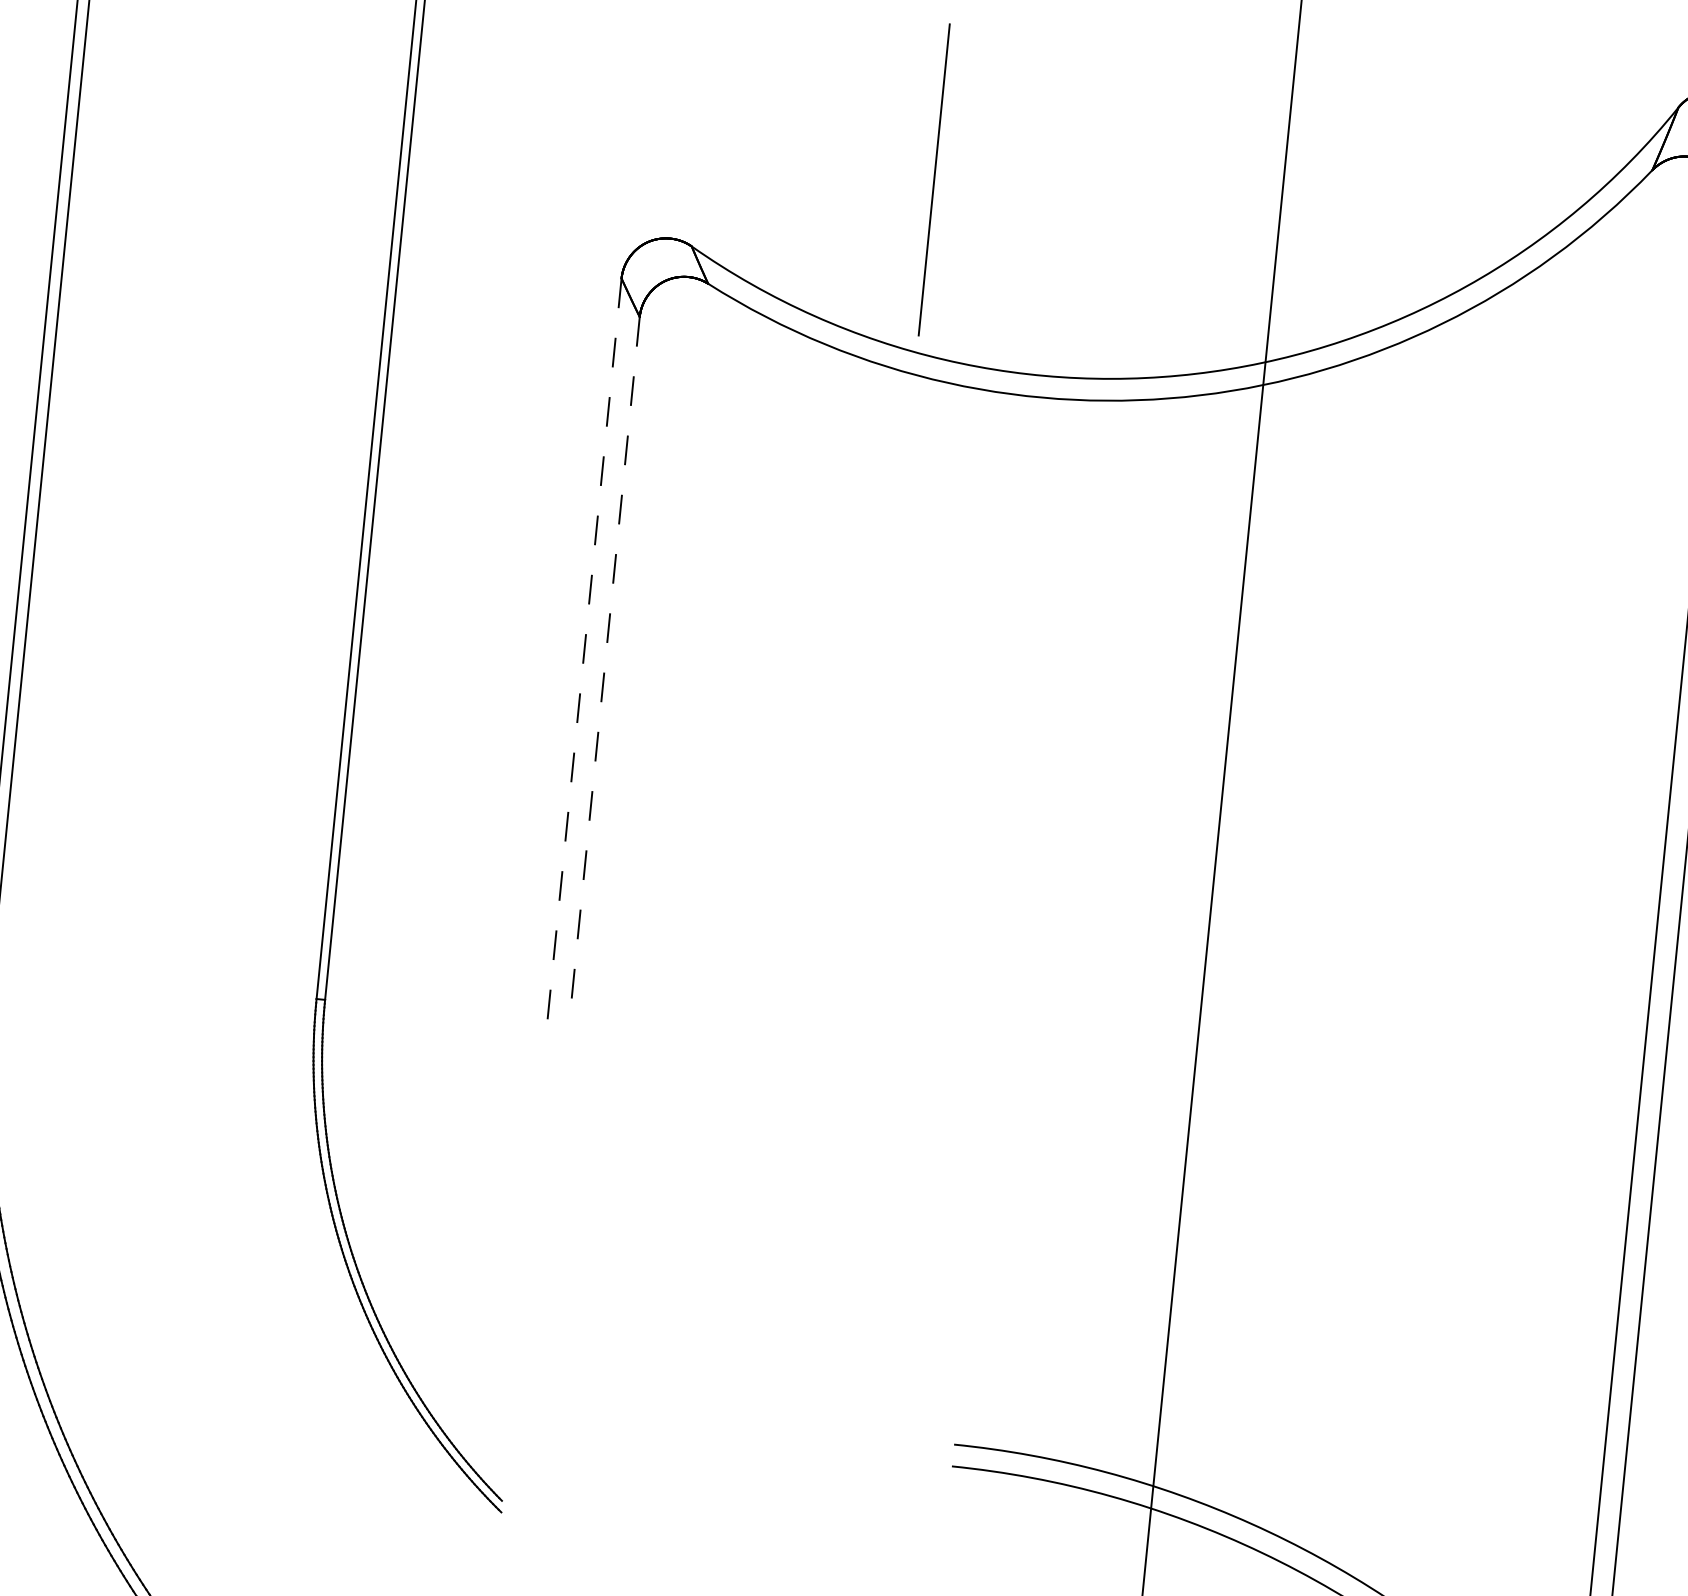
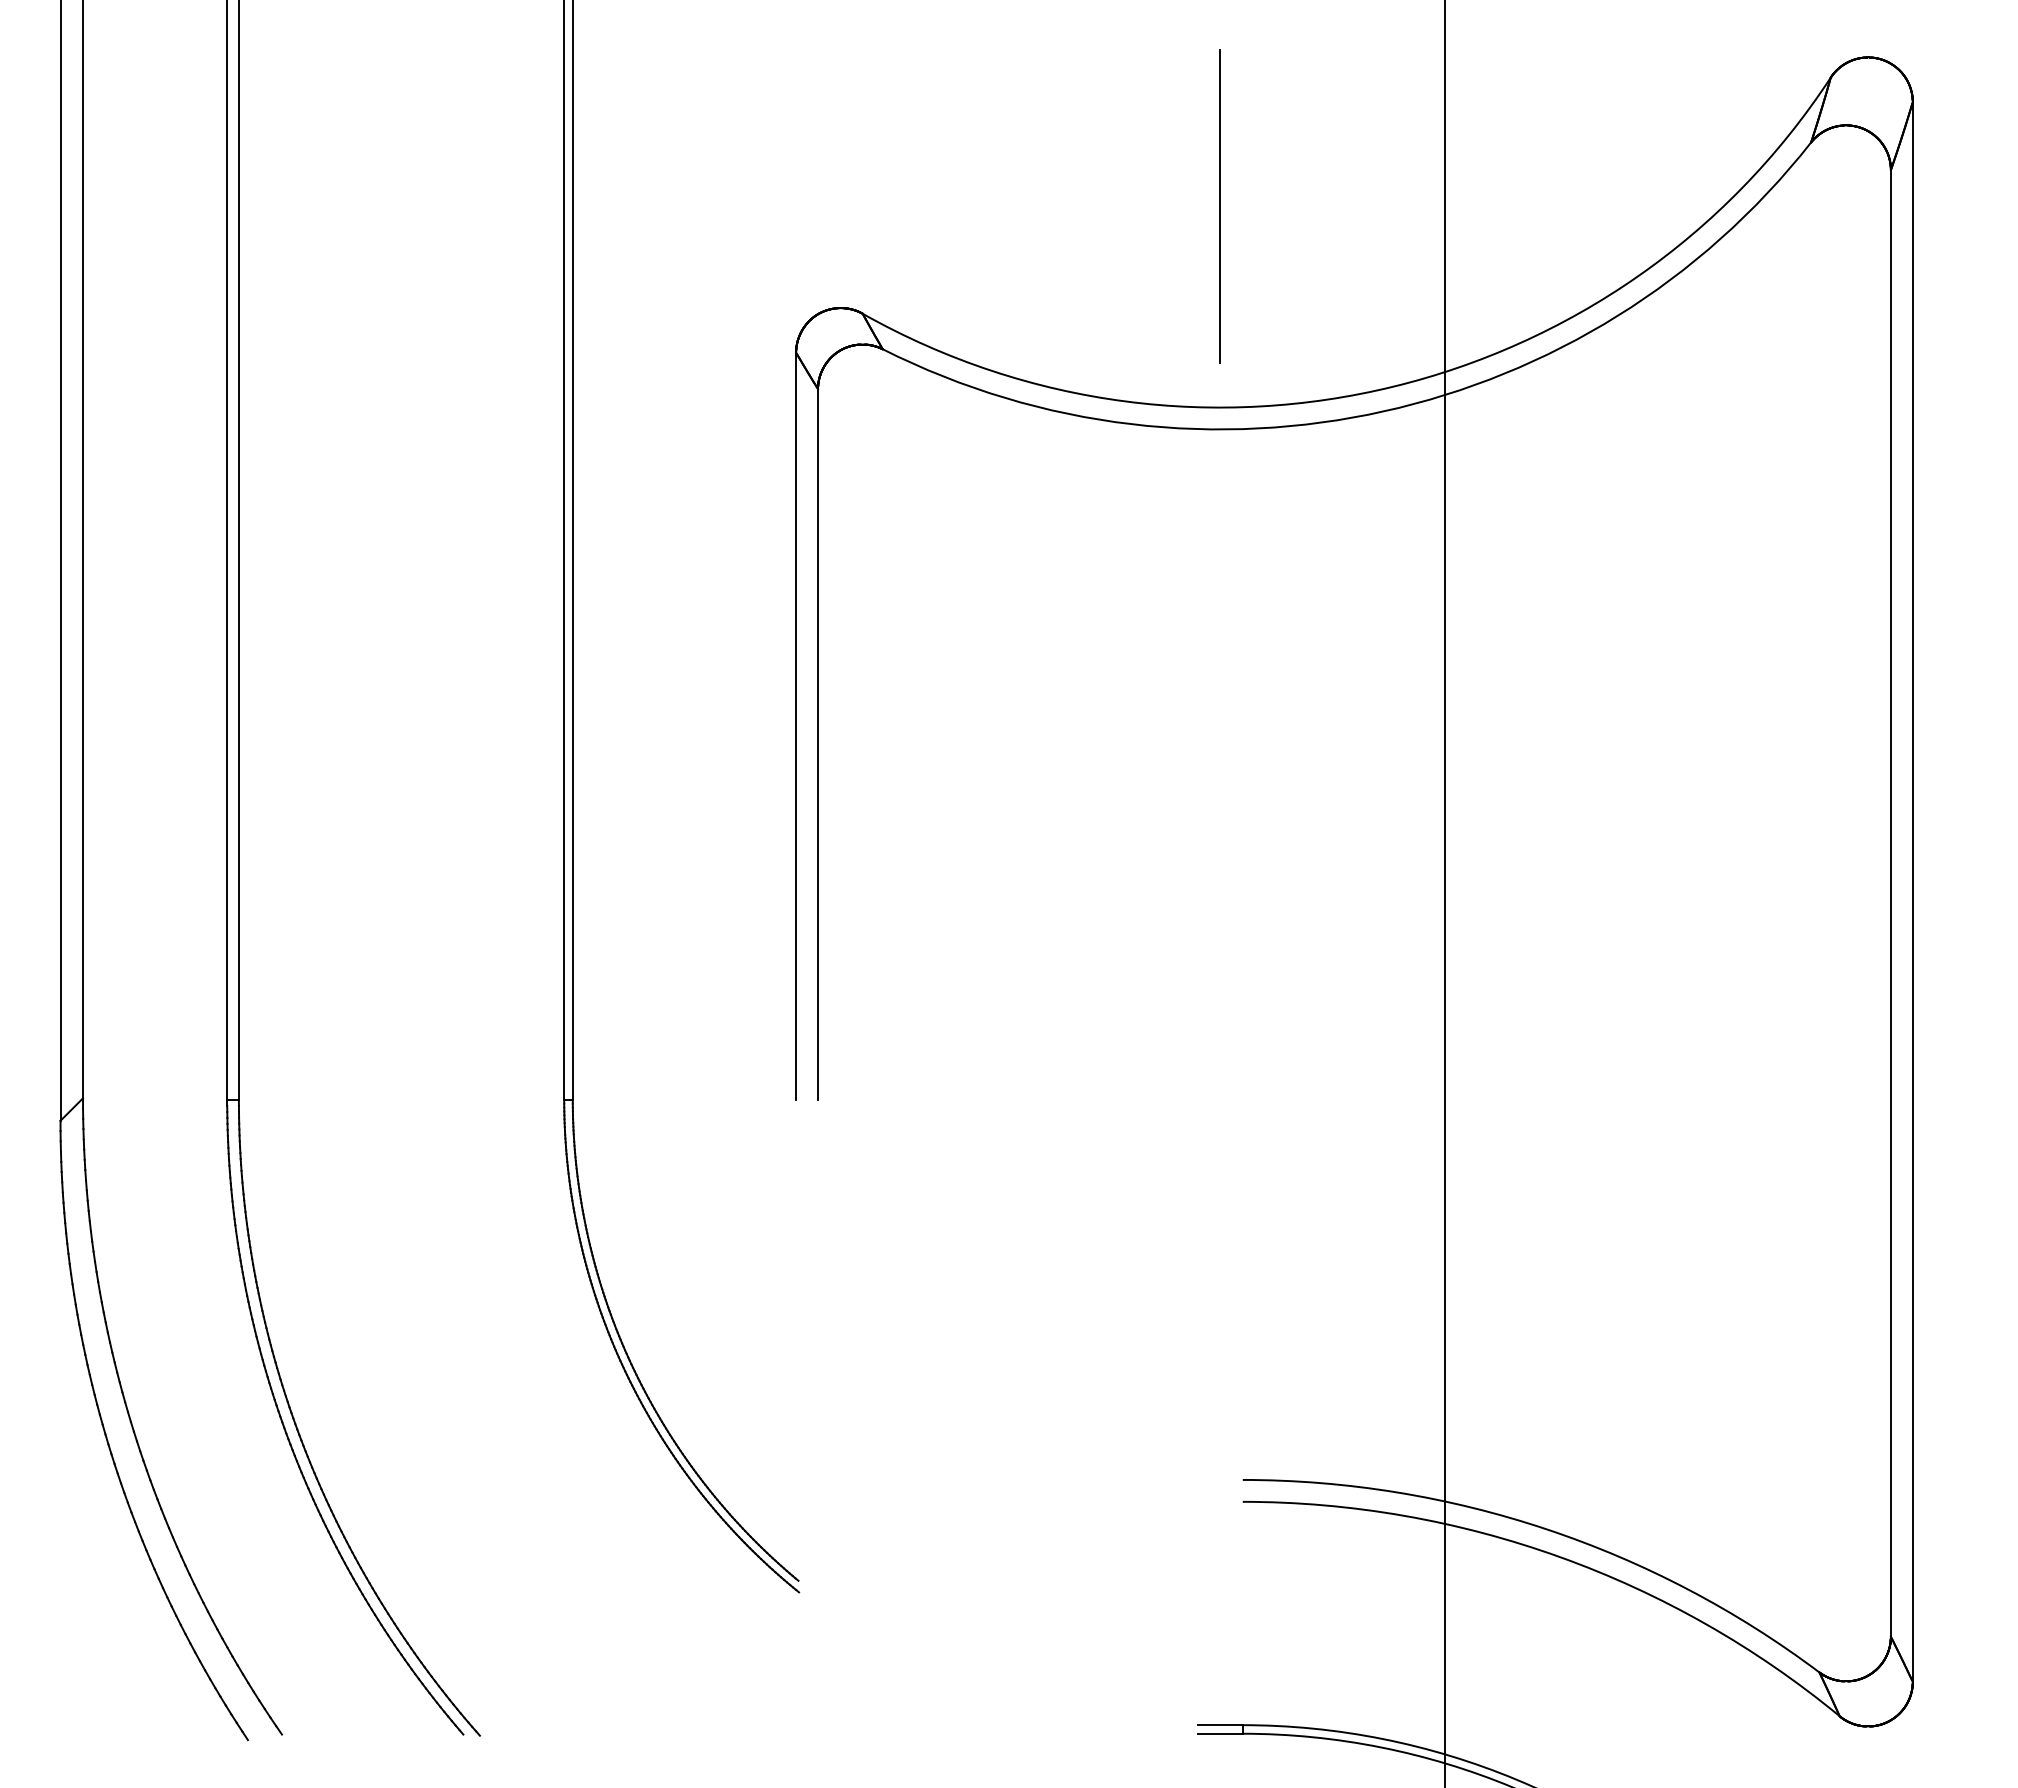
line: (933, 179) -> (1219, 206), moved
line: (584, 650) -> (796, 726), dashed -> solid
line: (604, 671) -> (818, 745), dashed -> solid

